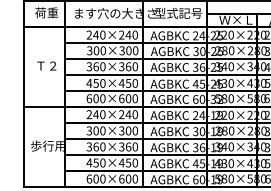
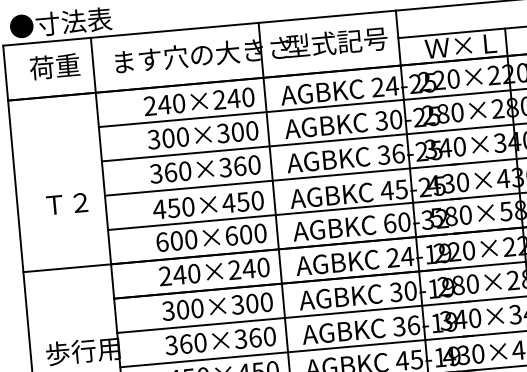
text: (46, 65) -> (66, 202), moved

